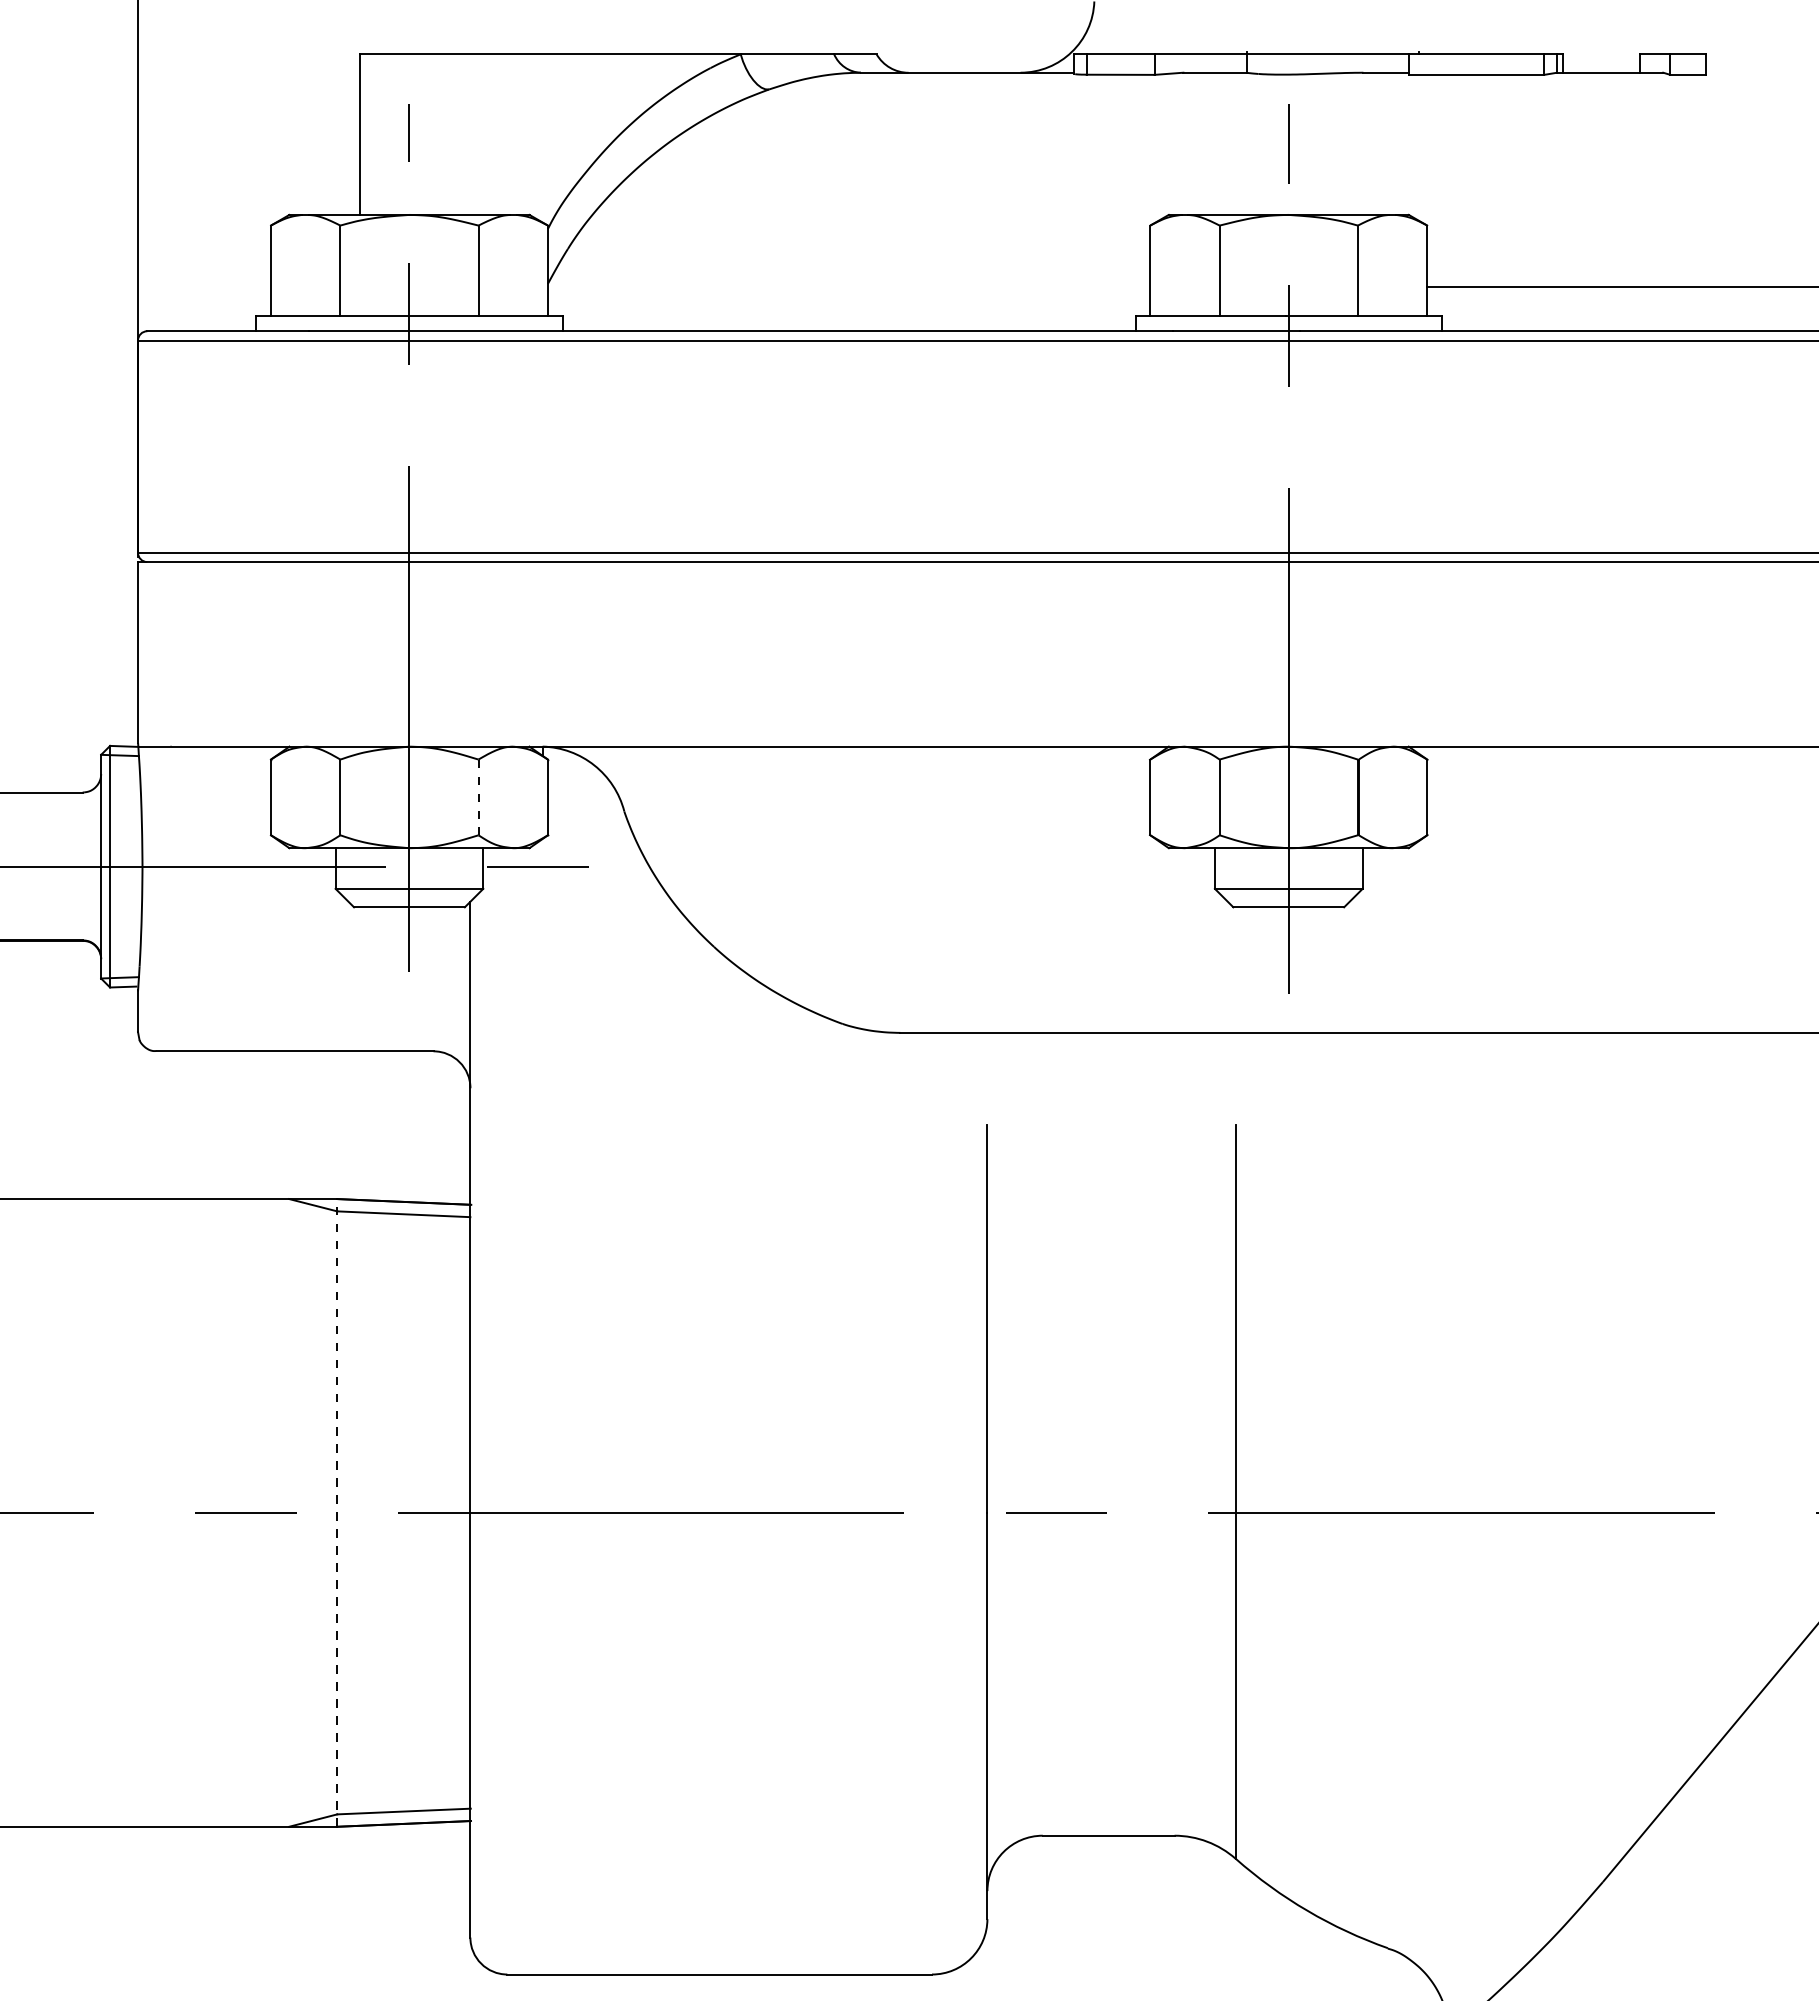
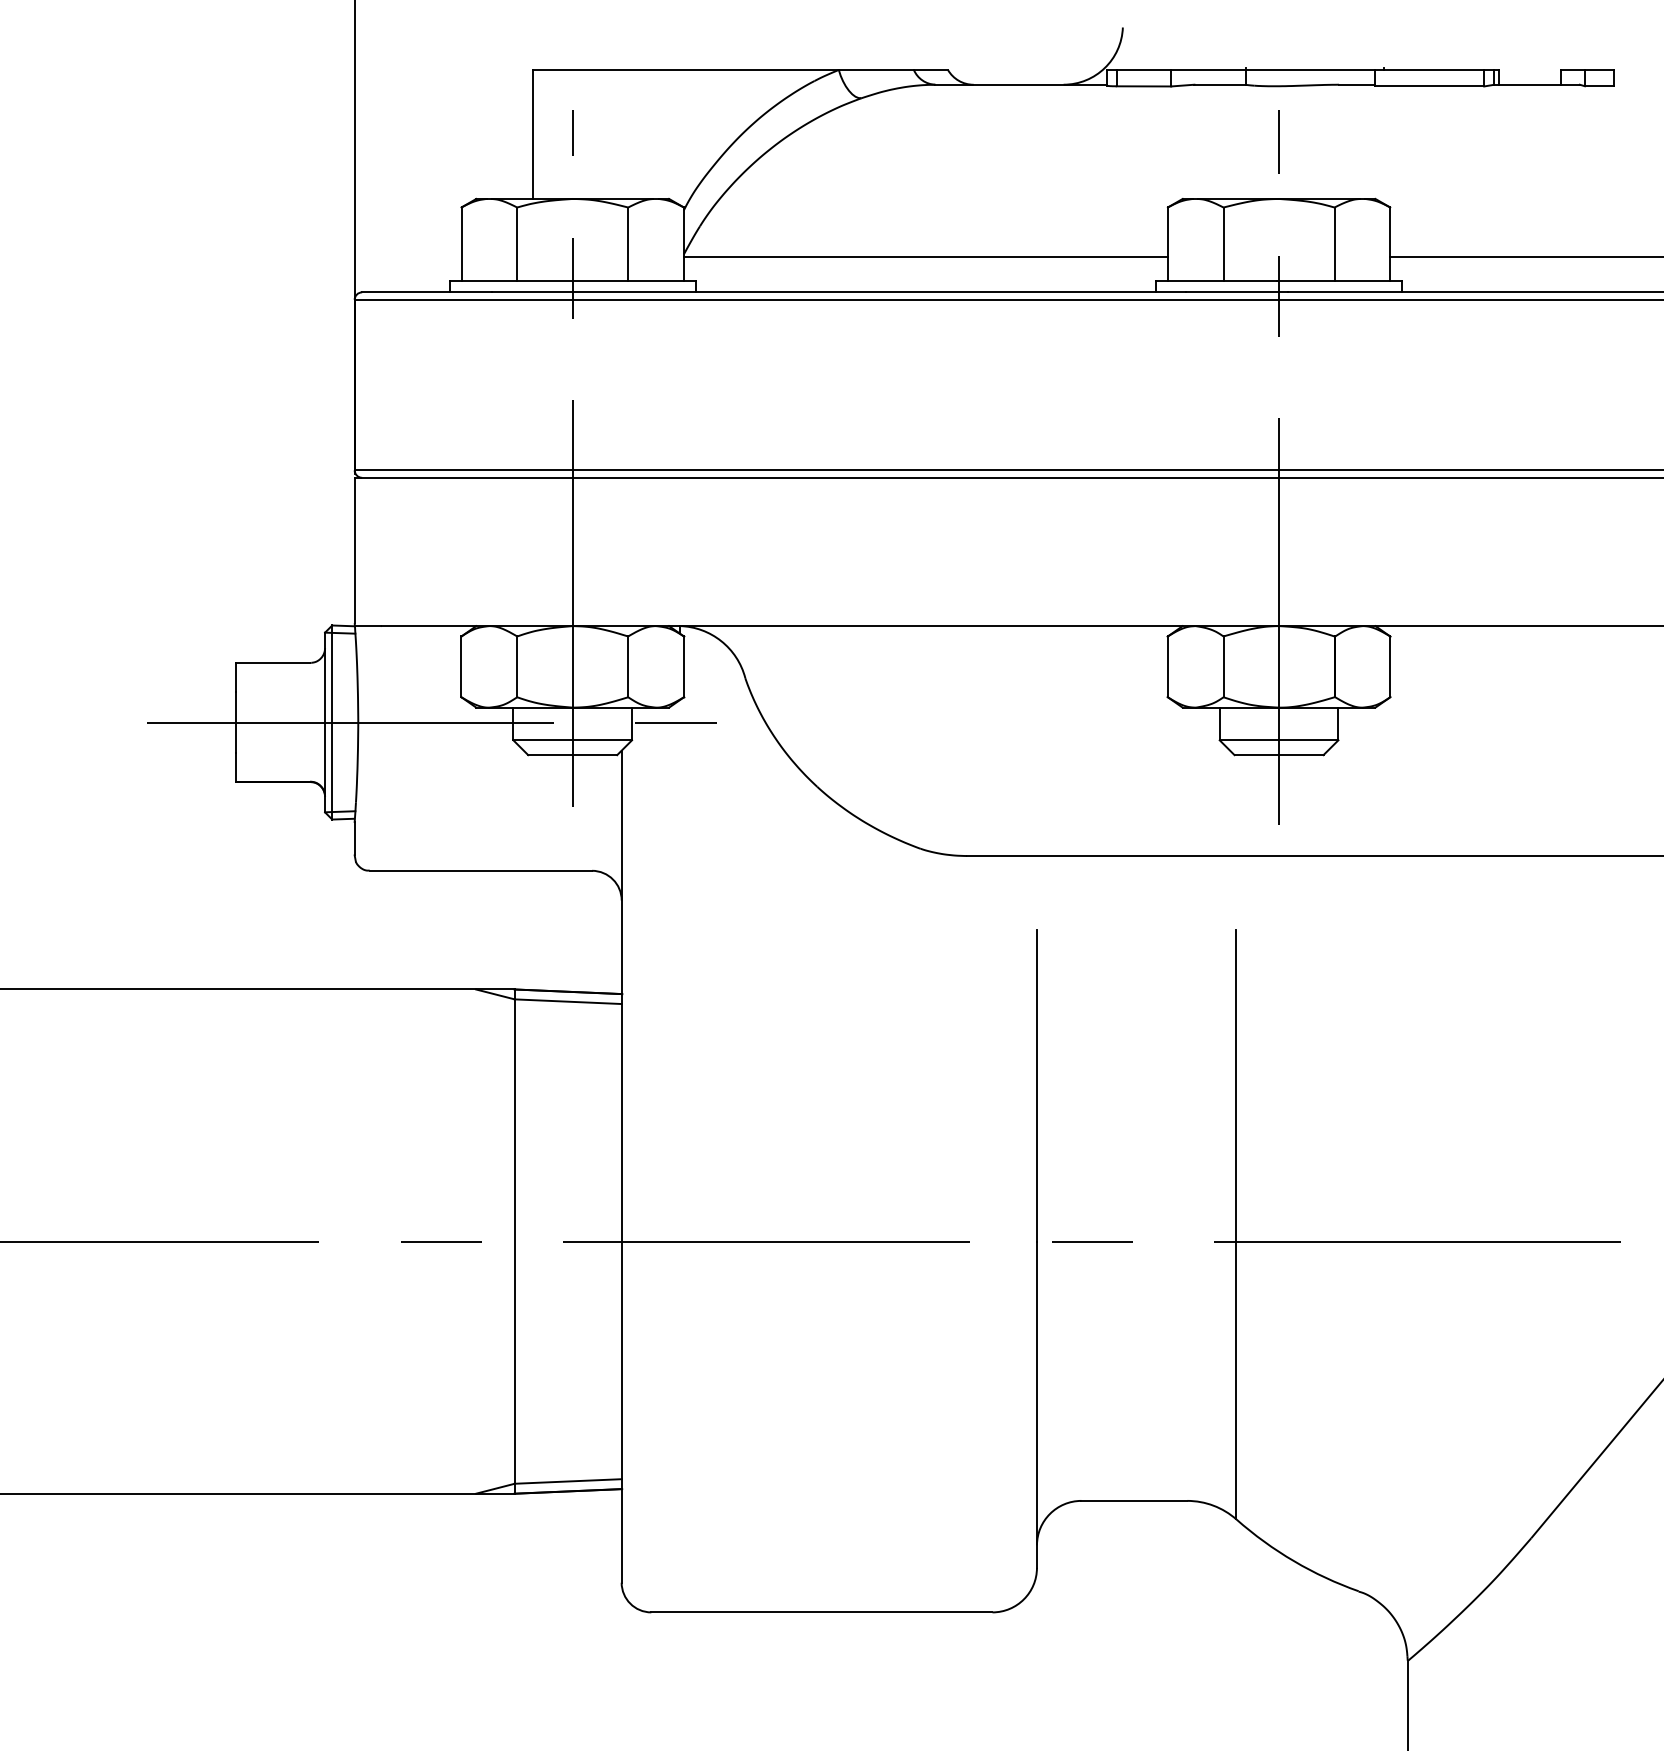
line: (848, 287) -> (925, 257), added
line: (478, 798) -> (628, 667), dashed -> solid
line: (336, 1512) -> (514, 1241), dashed -> solid

